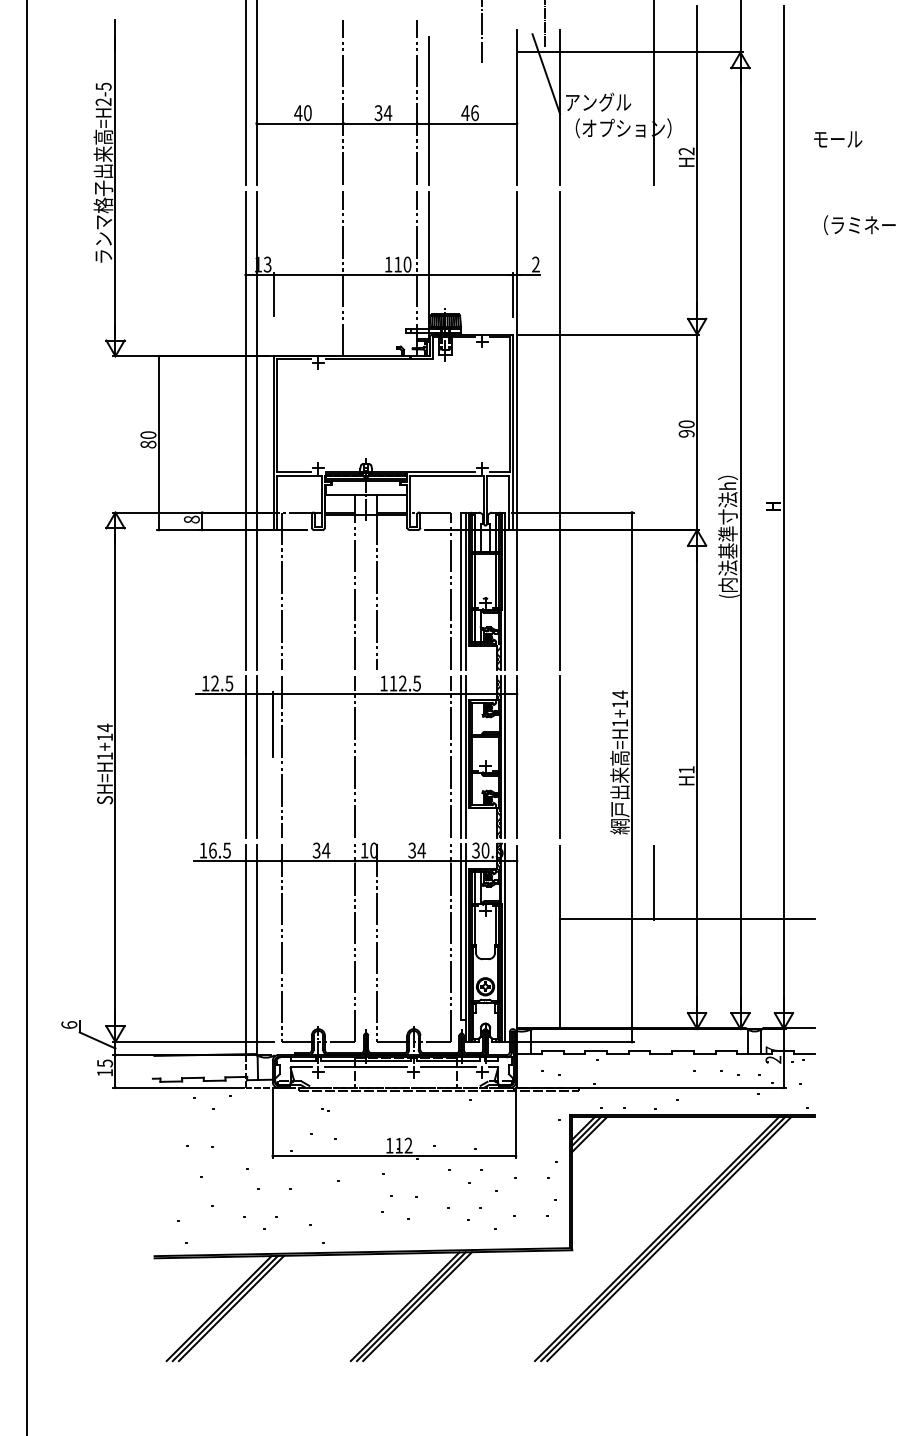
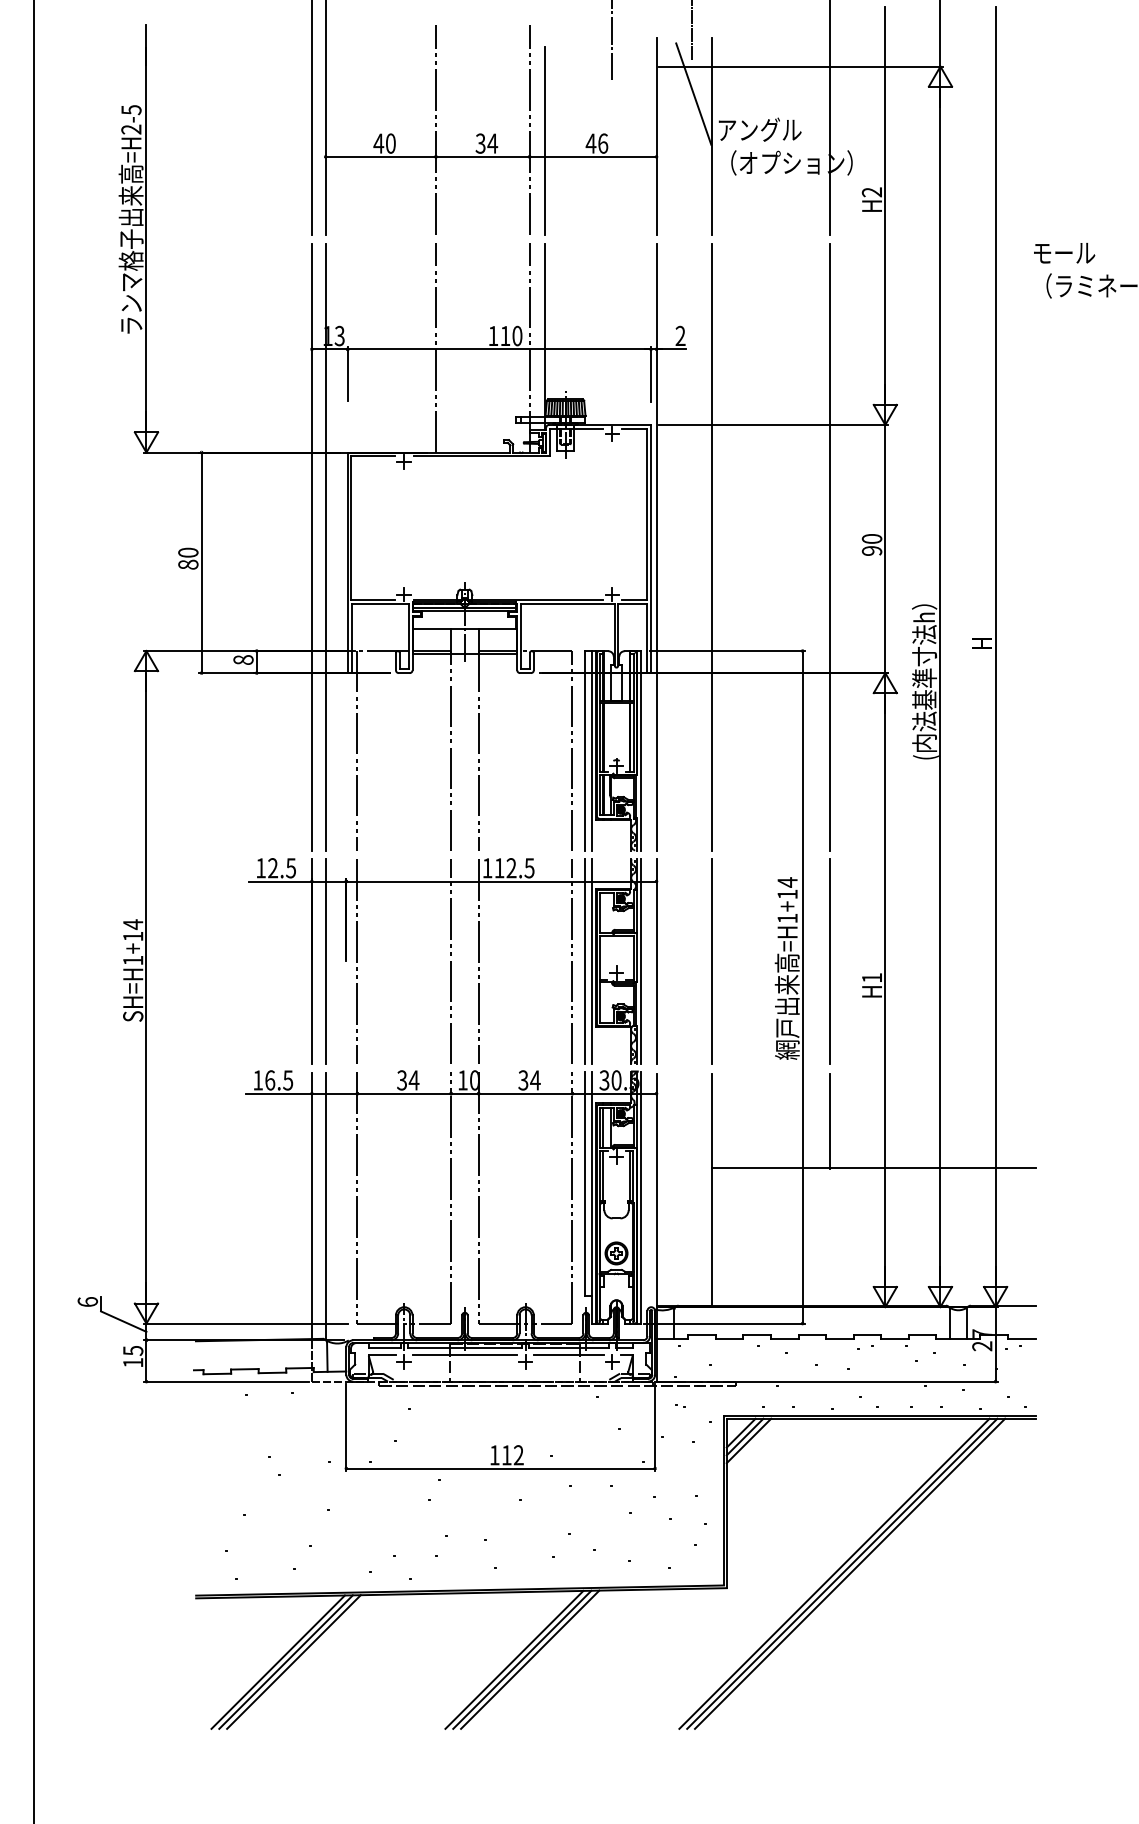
text: (838, 139) -> (1064, 253), moved
line: (653, 430) -> (829, 546), added
line: (377, 756) -> (479, 960), added
line: (653, 756) -> (829, 960), added

